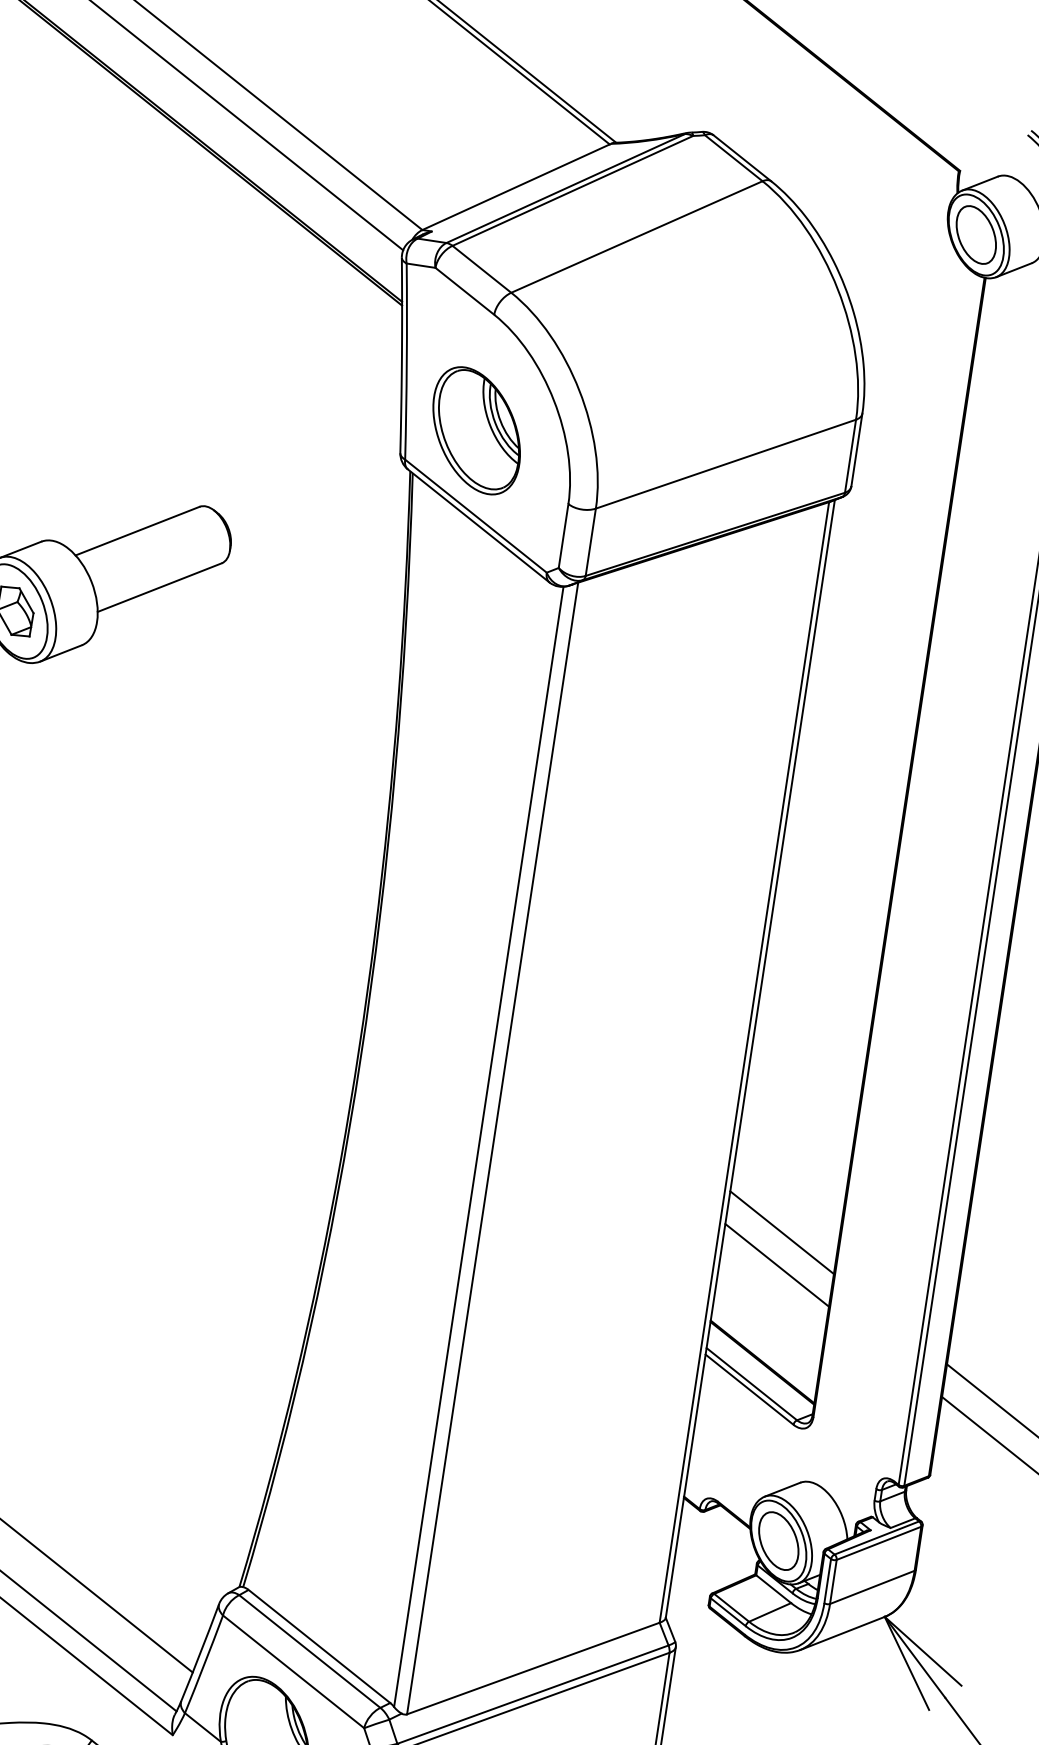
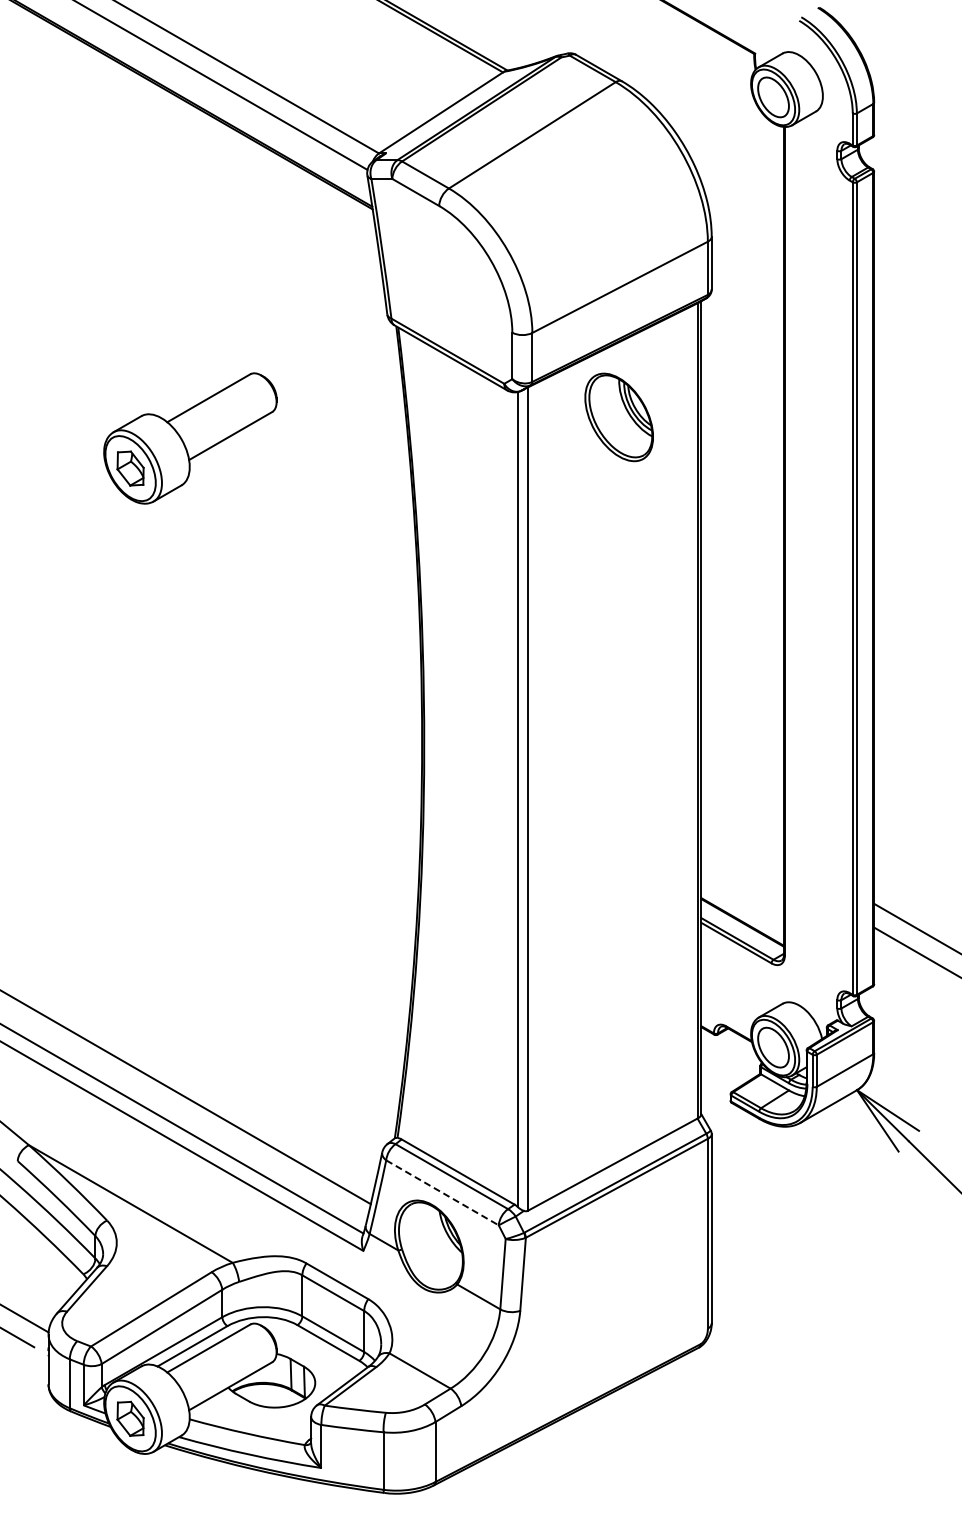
part: (475, 430) -> (618, 417), moved
line: (781, 1232) -> (742, 827), removed
line: (776, 1265) -> (742, 851), removed
line: (293, 1671) -> (442, 1192), solid -> dashed

